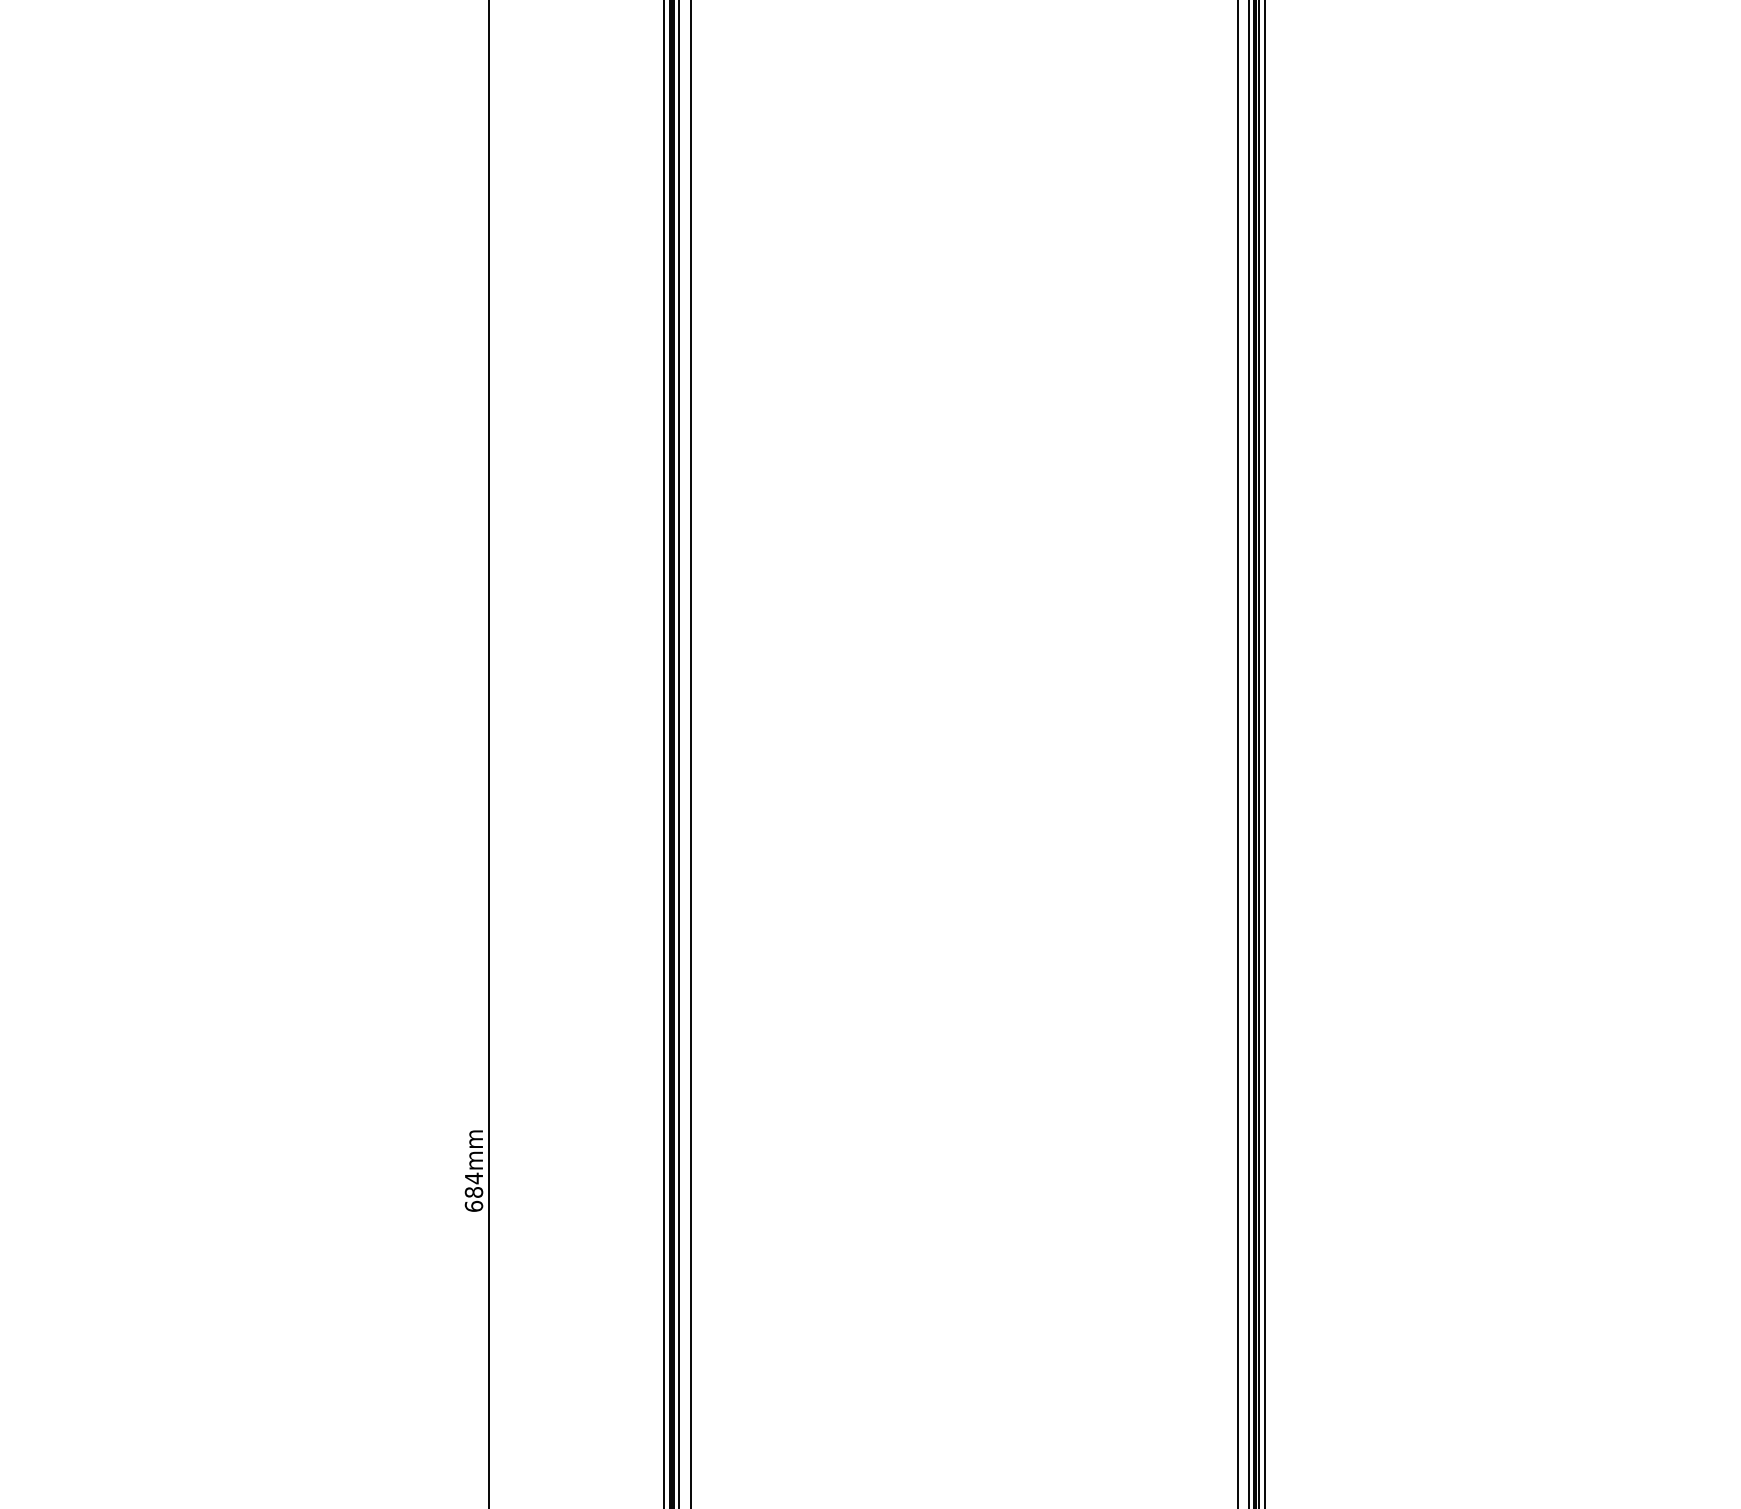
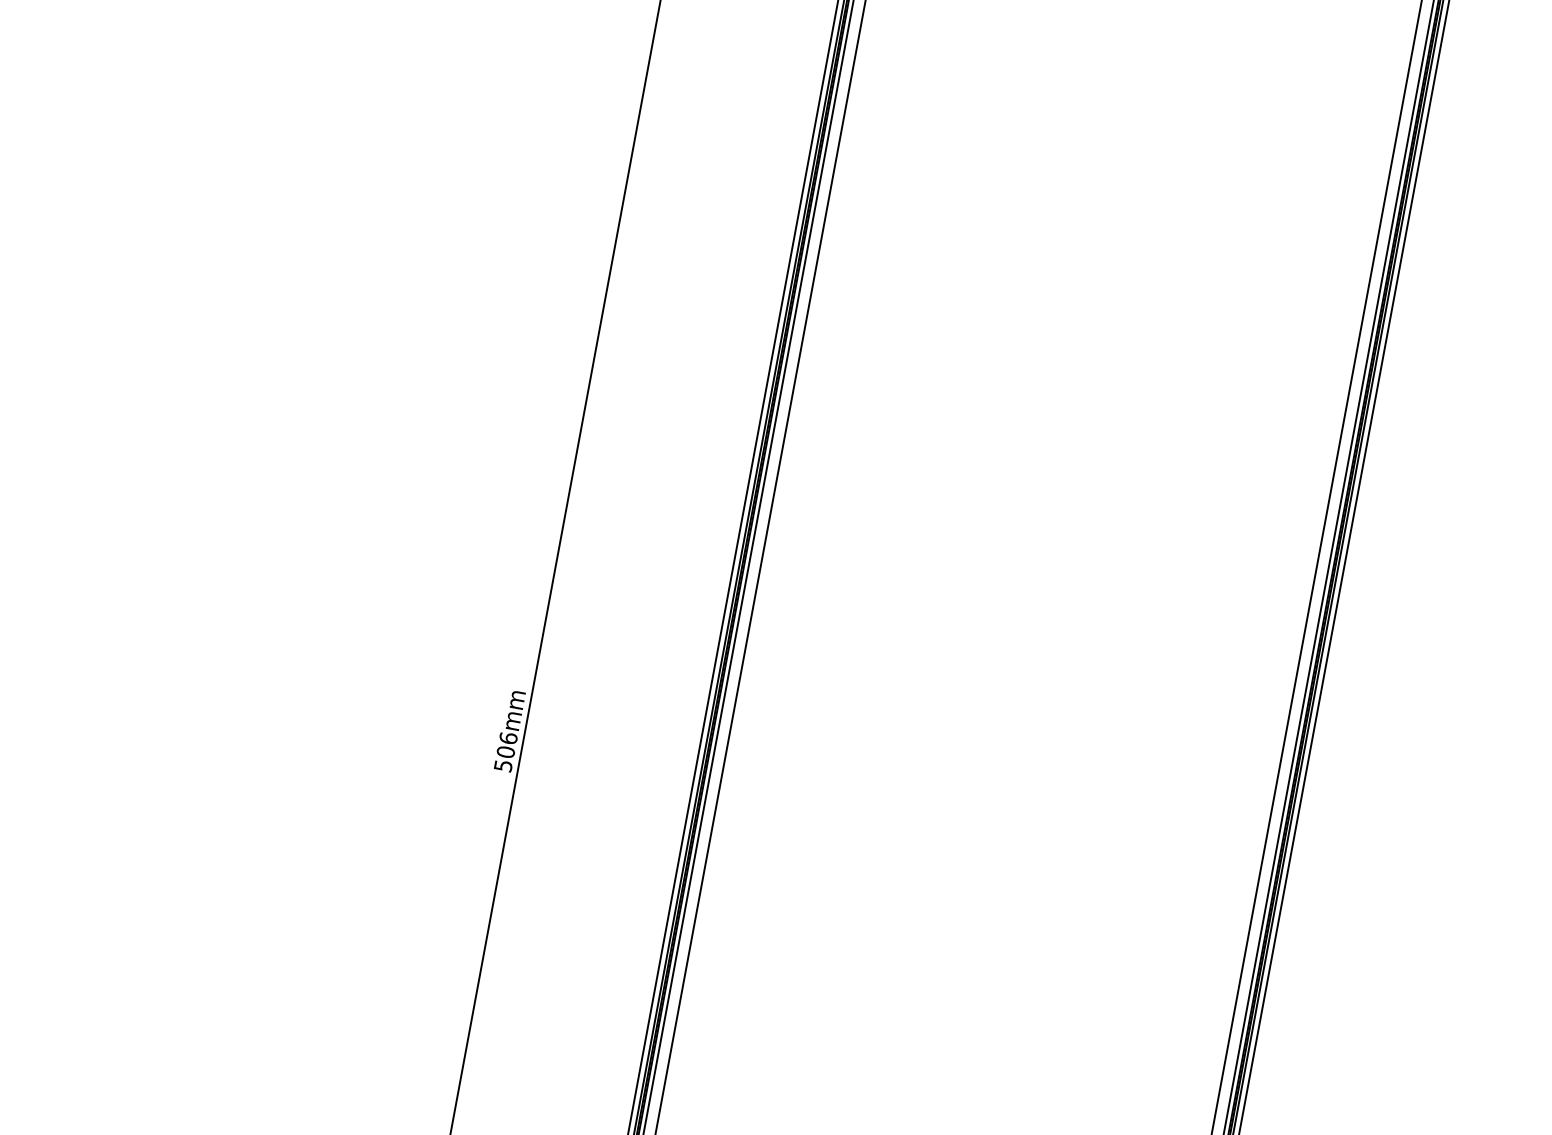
text: (473, 1191) -> (505, 751), 684mm -> 506mm

